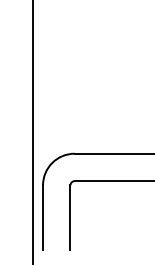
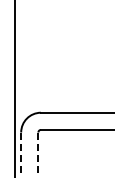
line: (43, 217) -> (21, 152), solid -> dashed
line: (70, 218) -> (38, 153), solid -> dashed

